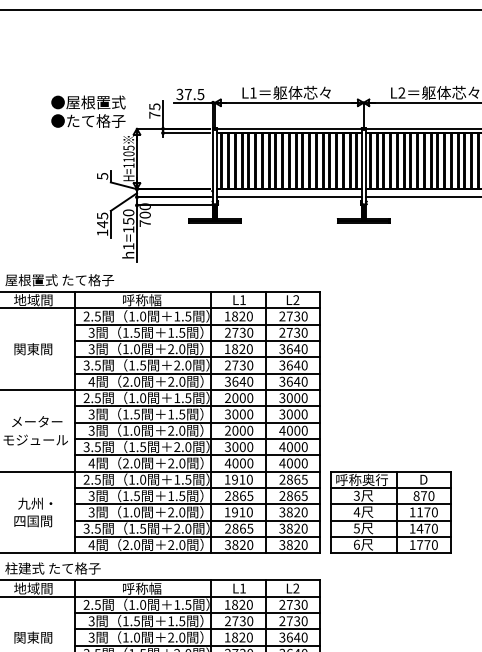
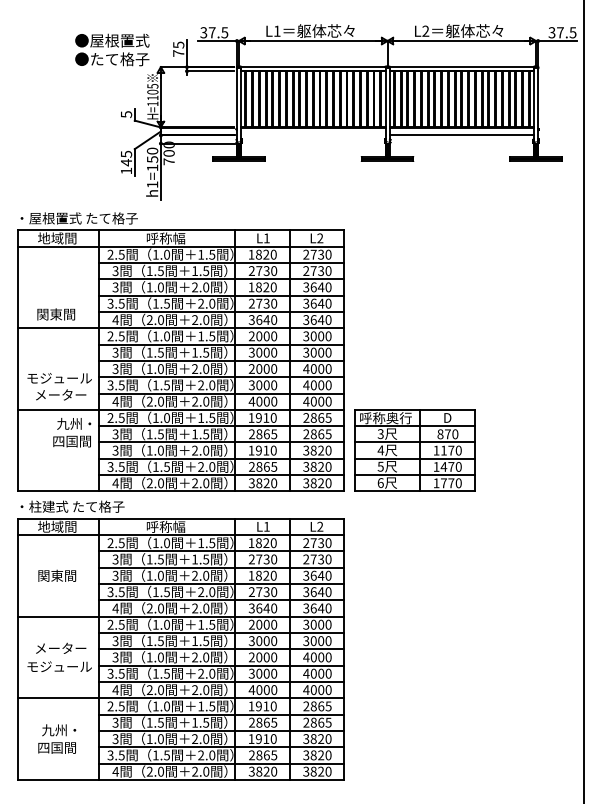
line: (289, 197) -> (313, 135), removed
text: (33, 349) -> (56, 314), moved
text: (37, 421) -> (61, 394), moved
text: (33, 512) -> (72, 432), moved

